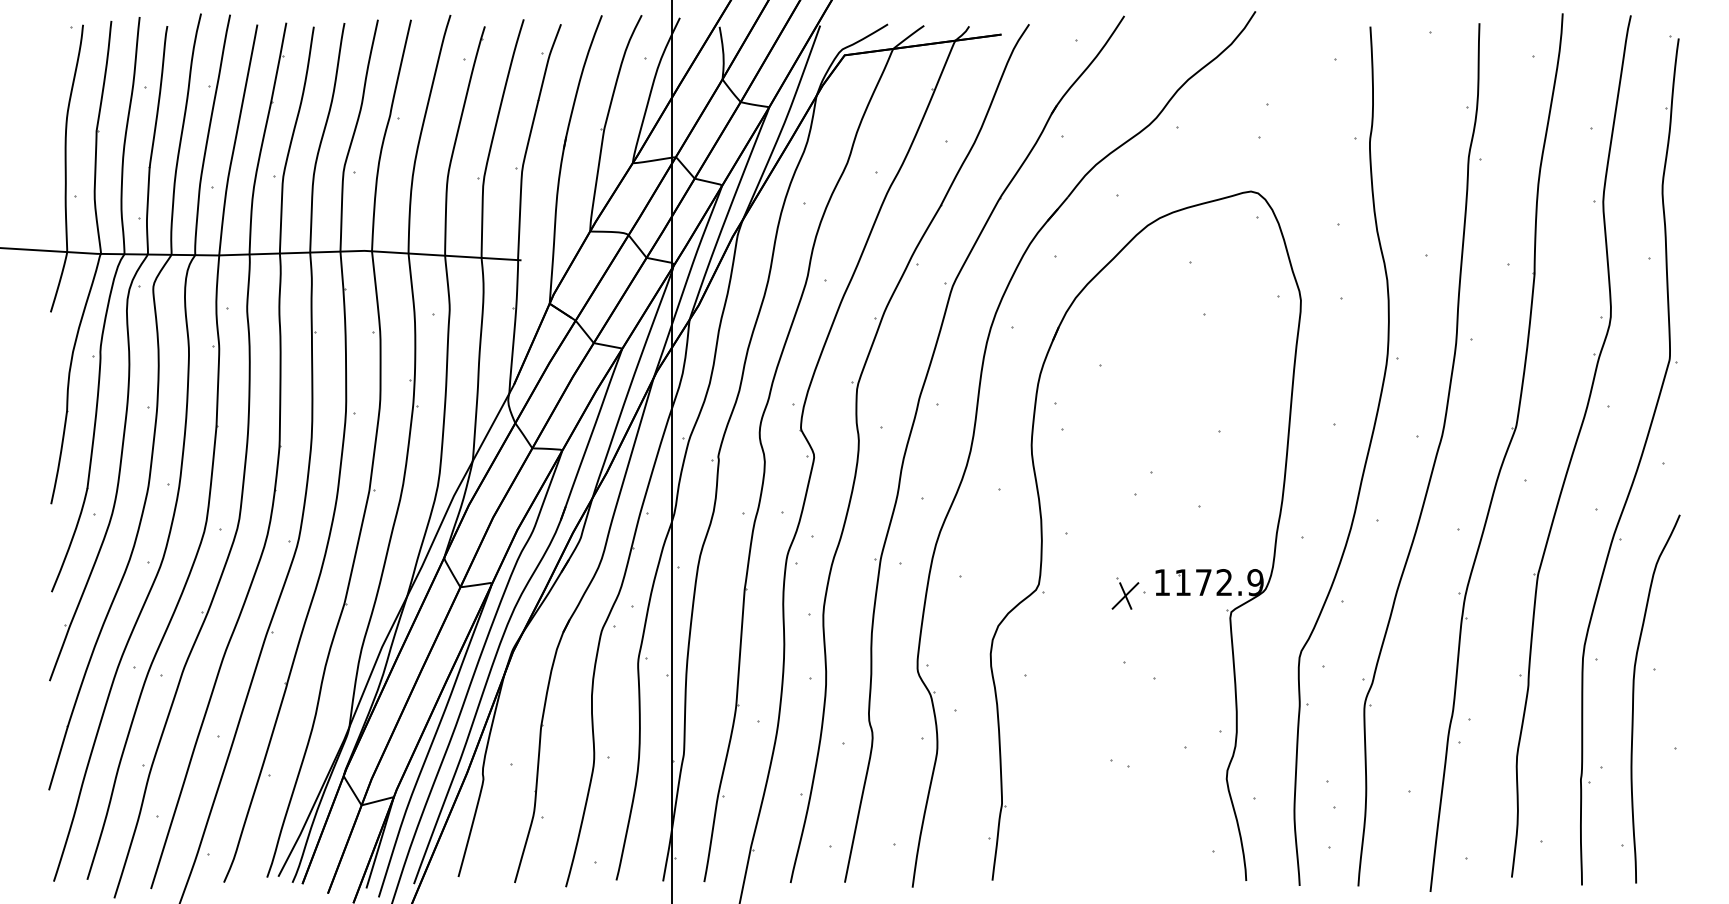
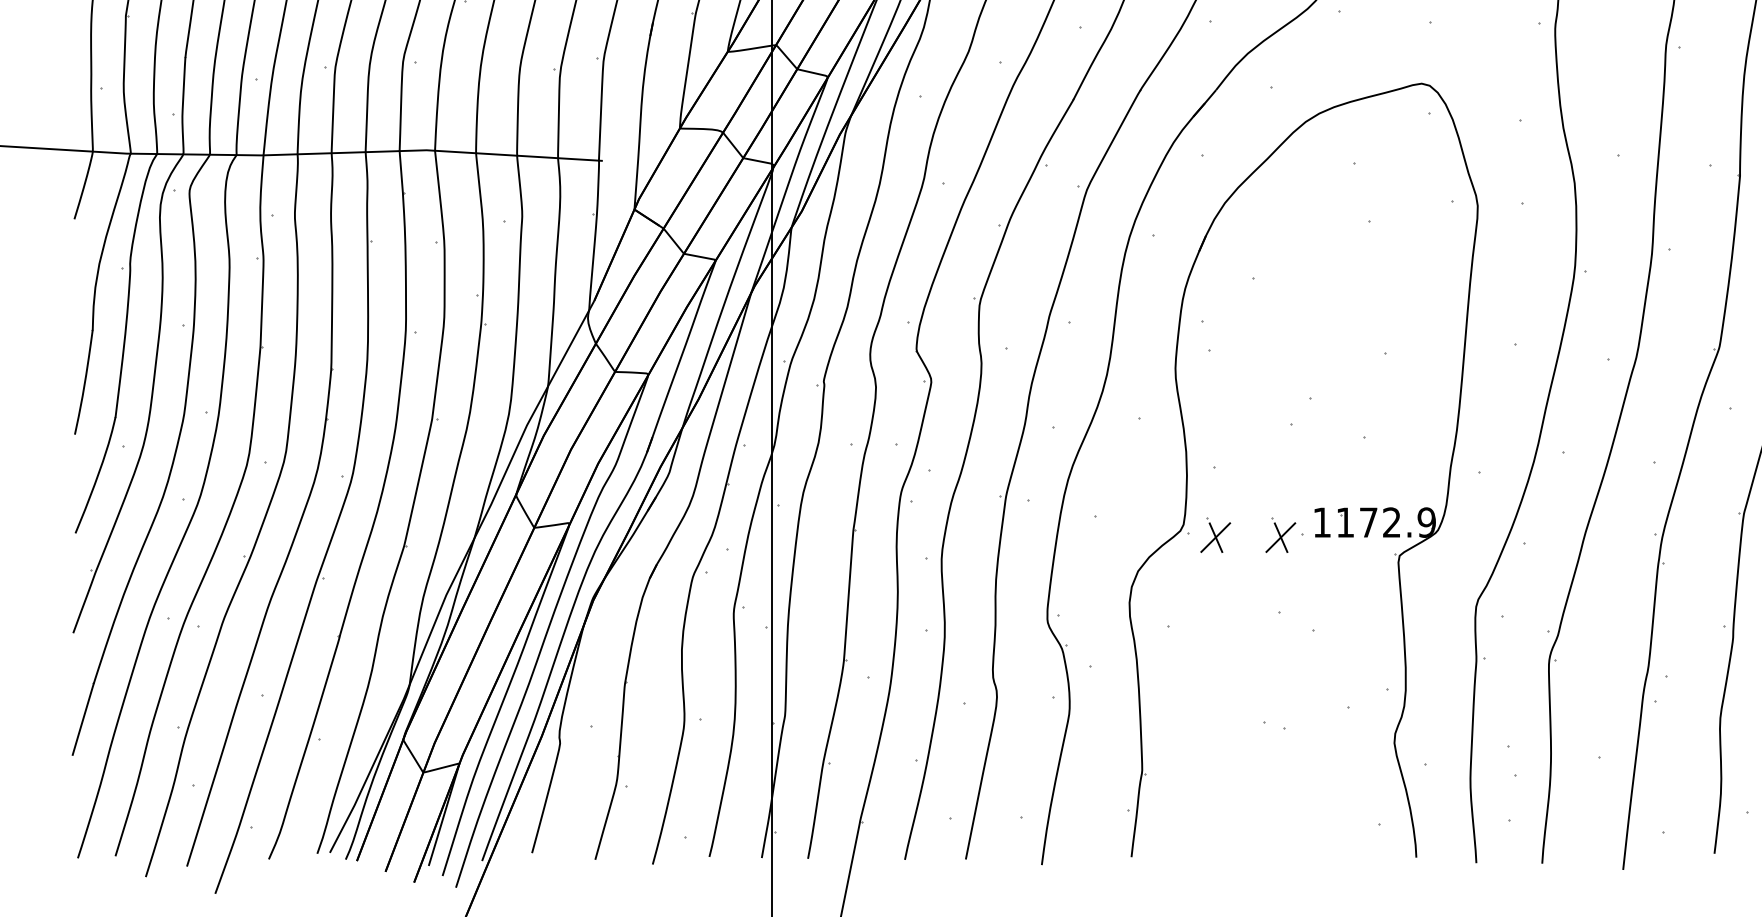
part: (1067, 593) -> (1215, 534), added

